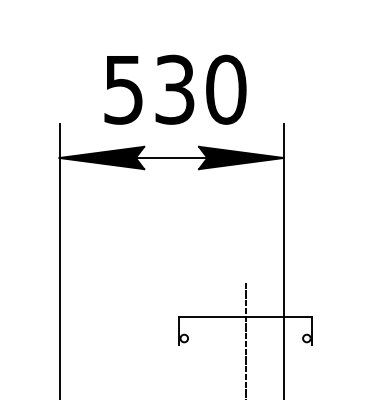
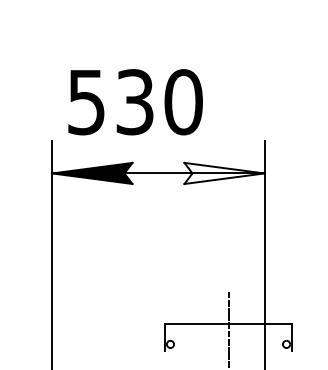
text: (175, 89) -> (135, 101), moved
fill: (241, 157) -> (224, 172), removed

